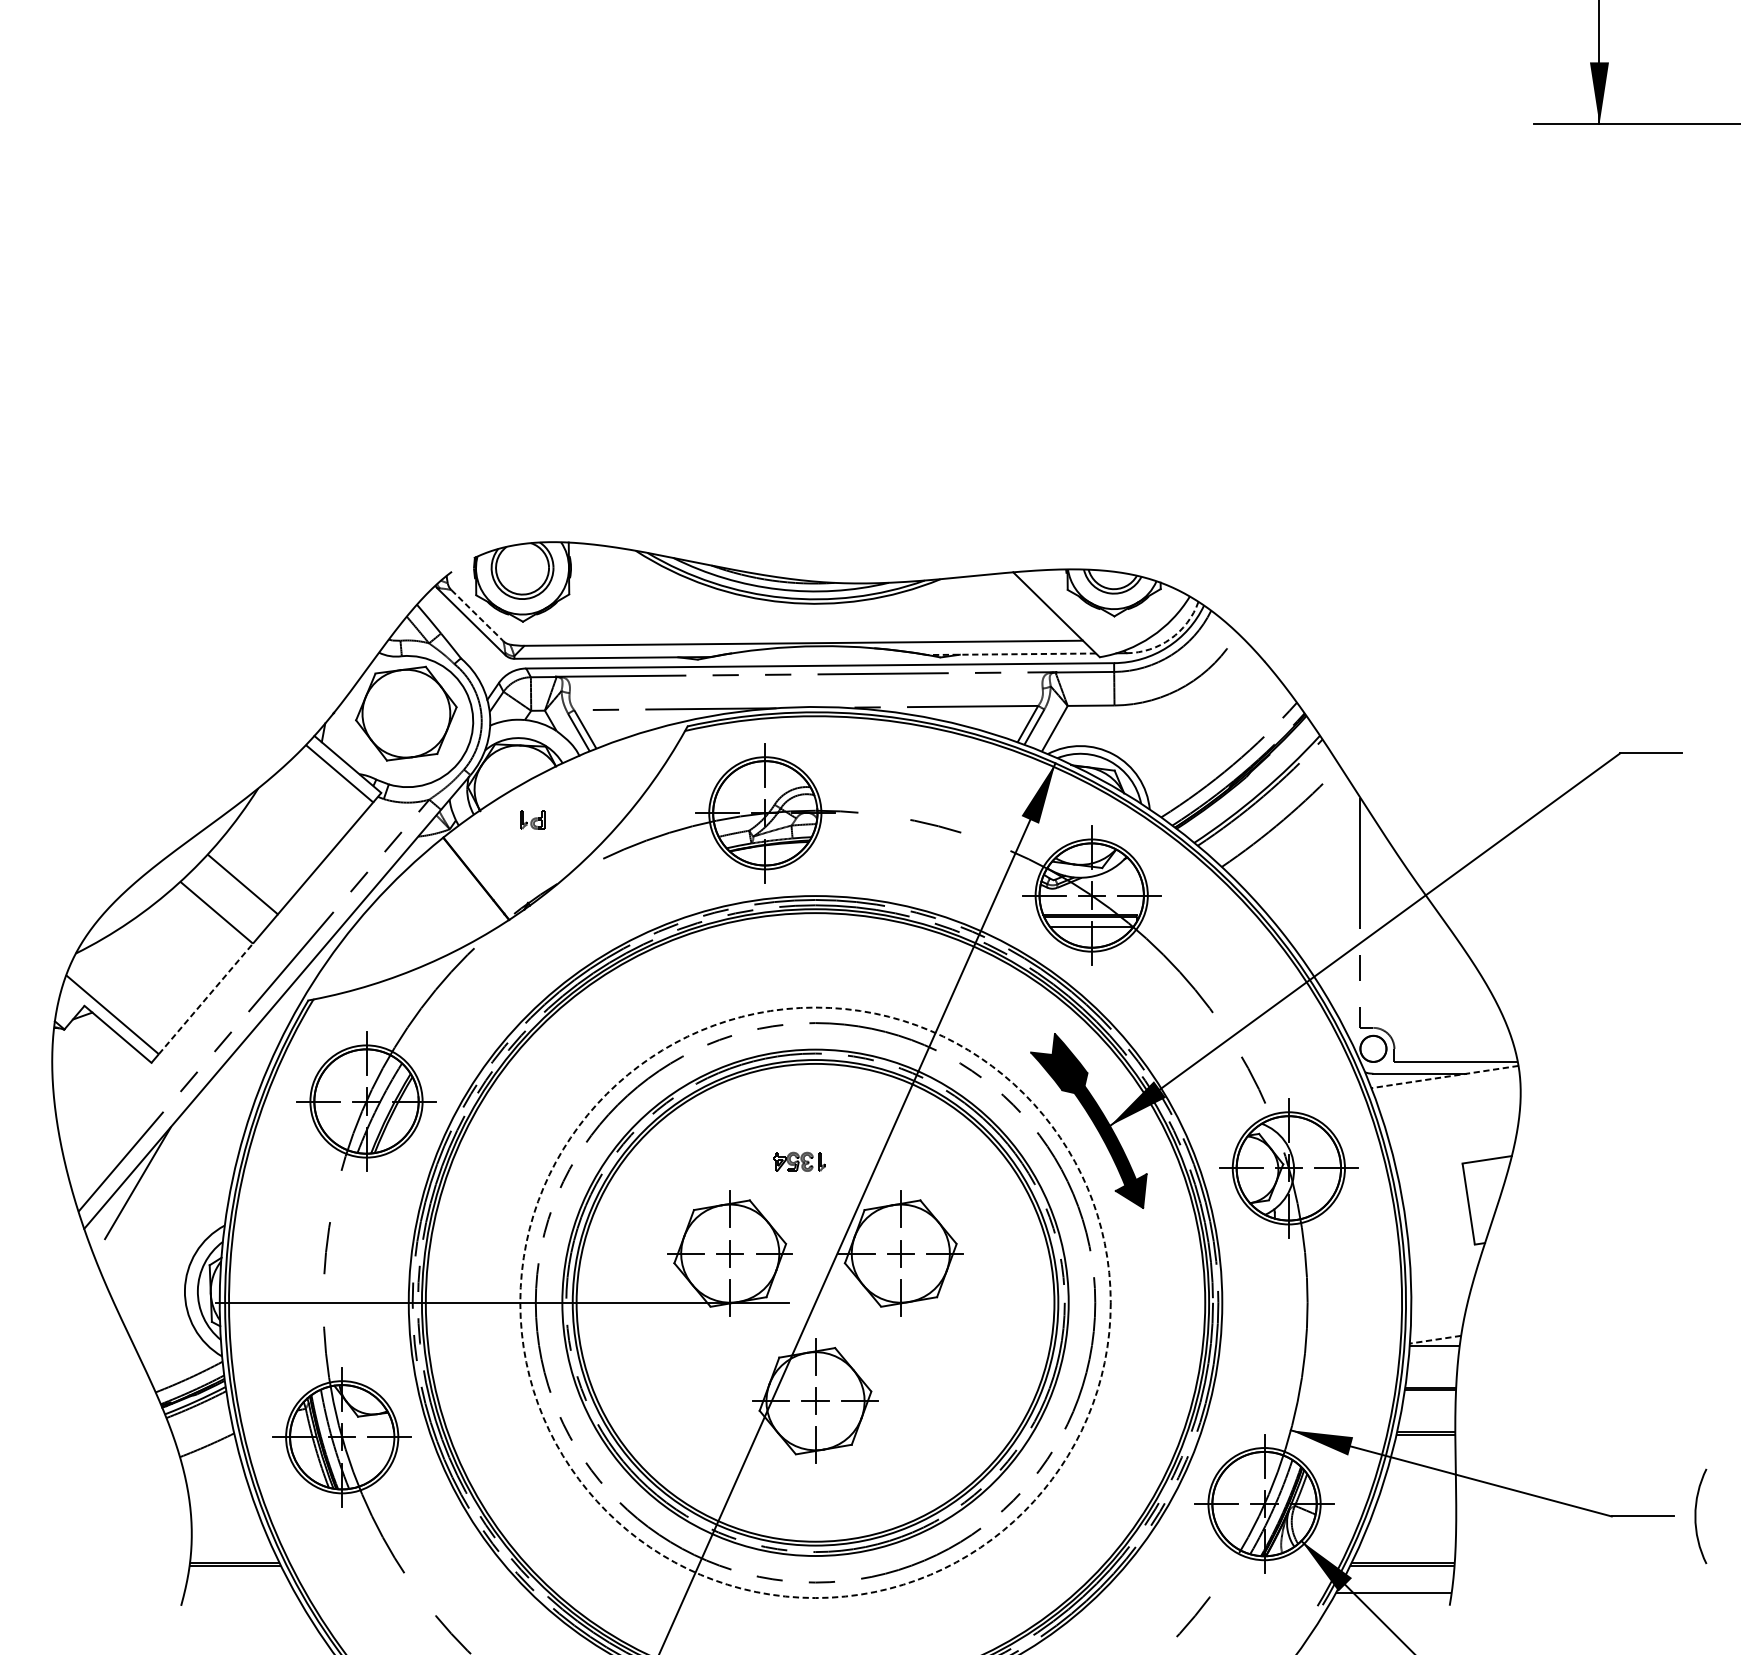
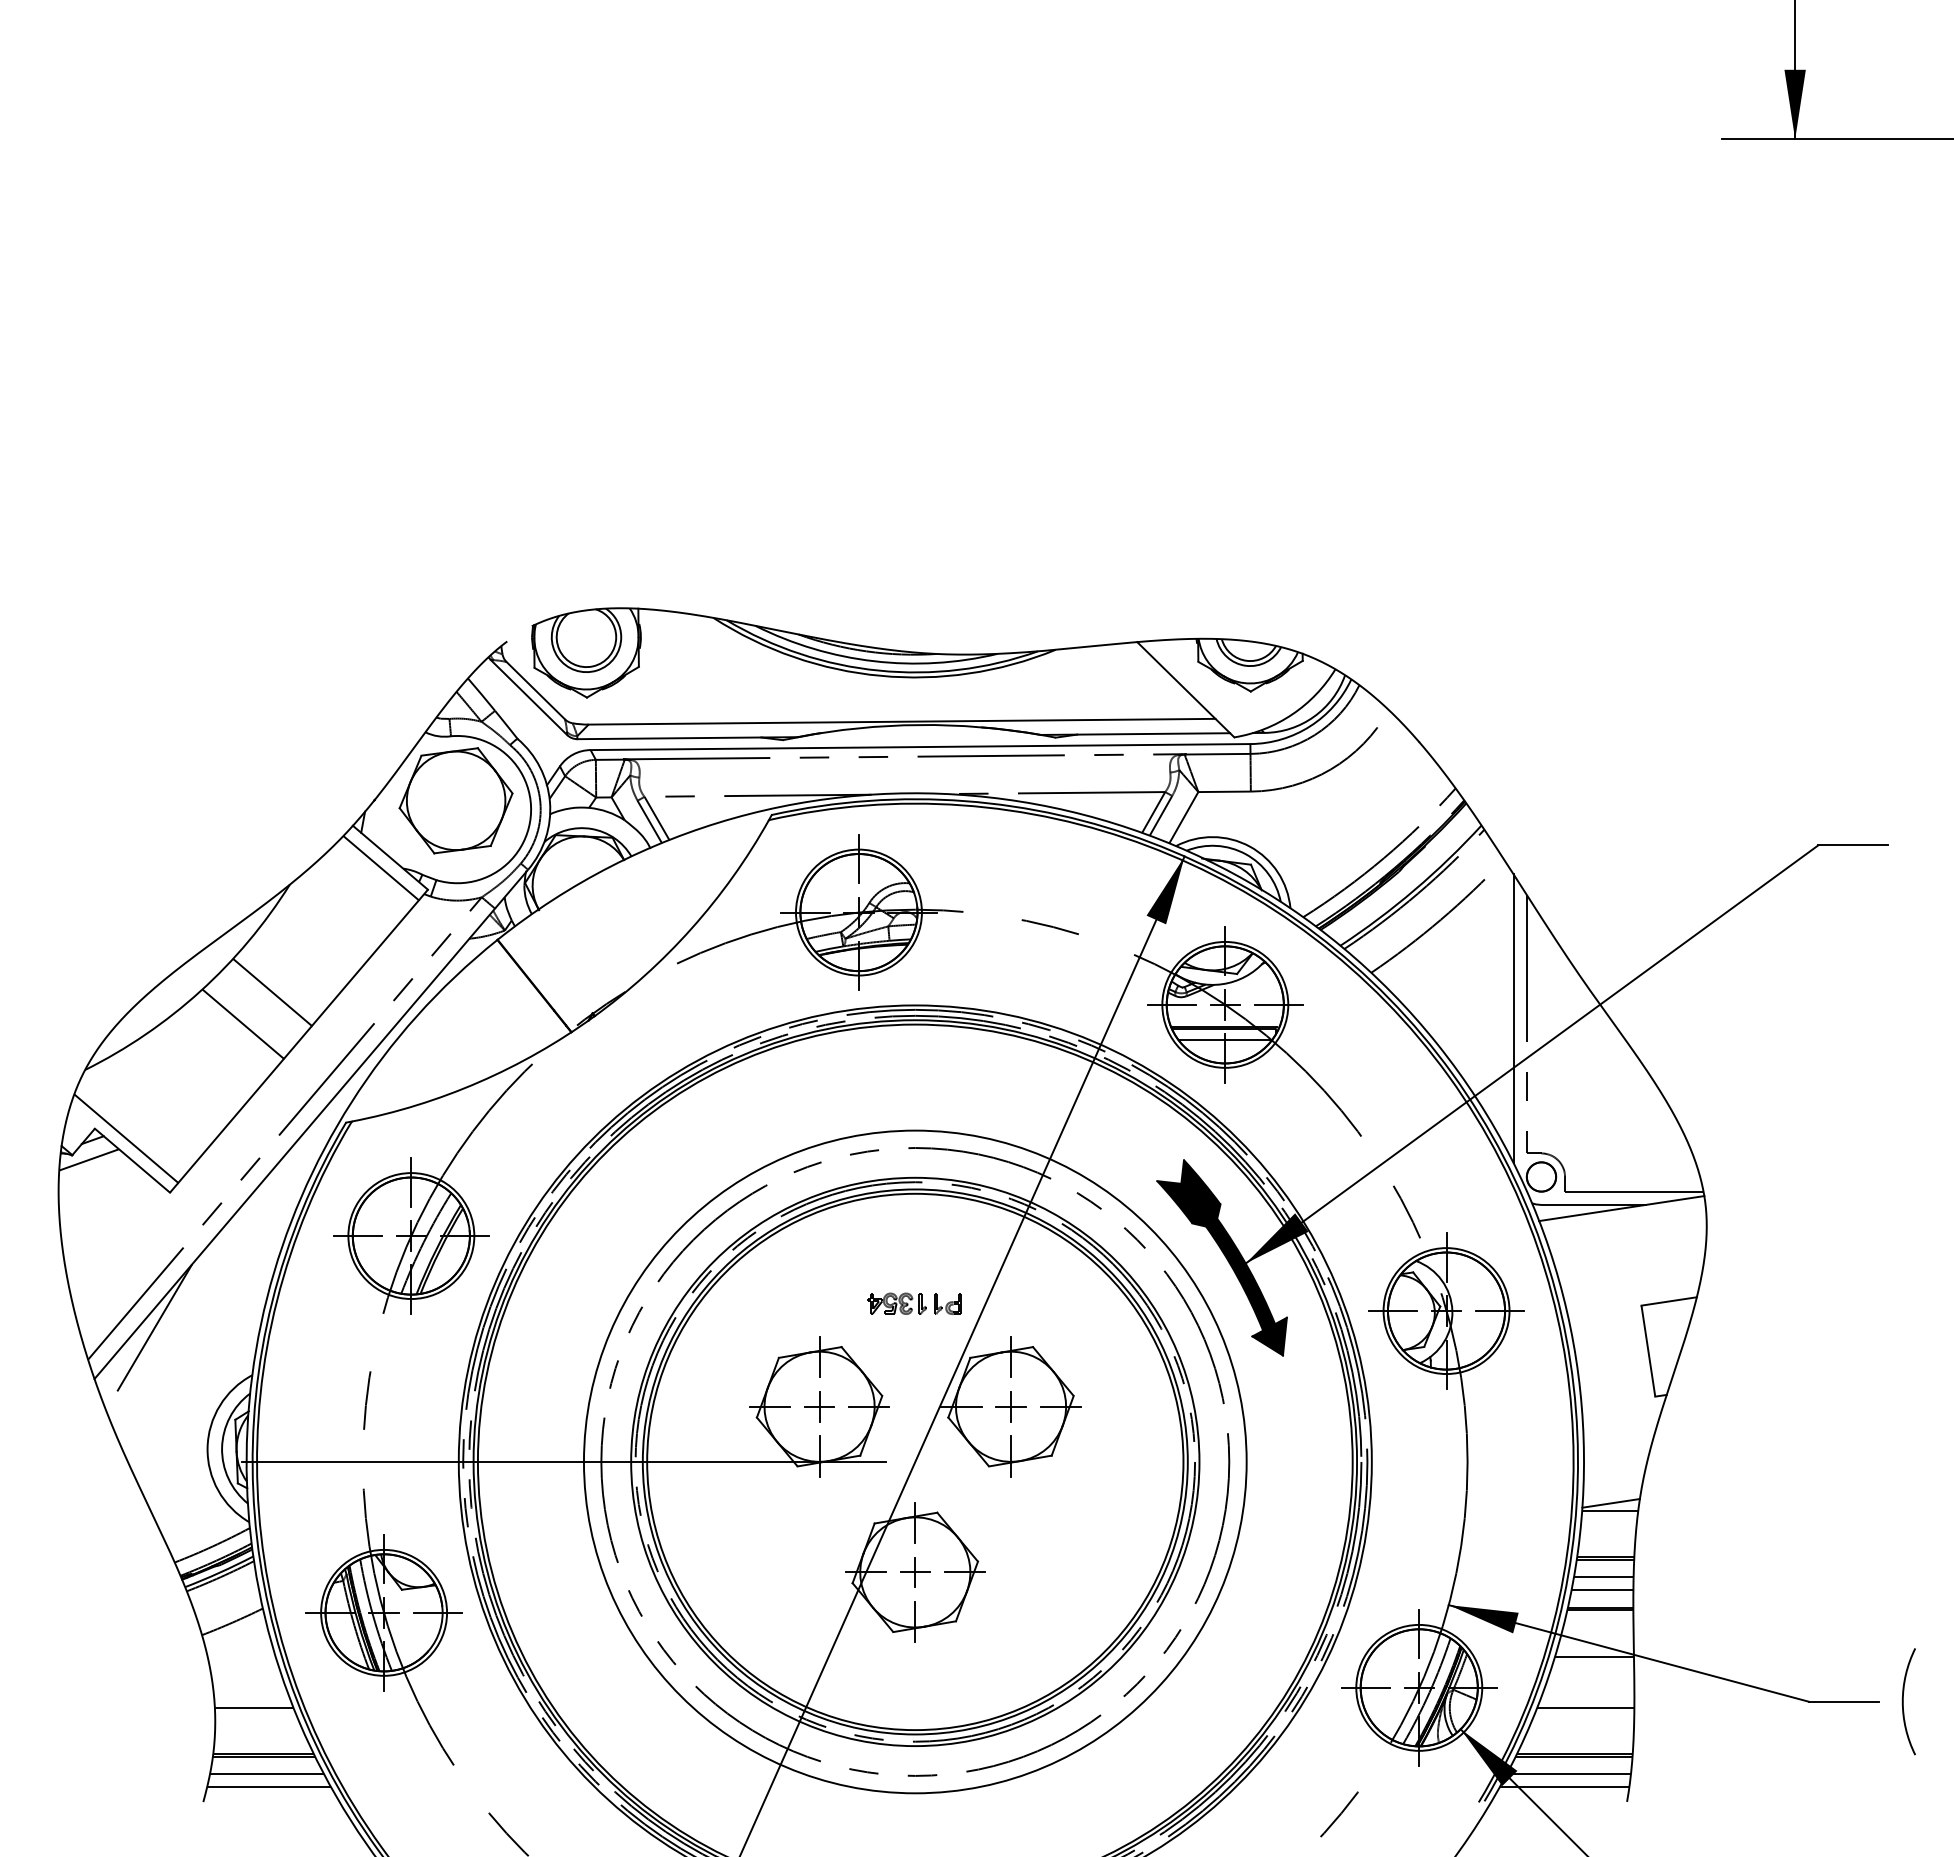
line: (477, 615) -> (535, 690), dashed -> solid
arc: (1170, 638) -> (1313, 716), dashed -> solid
line: (1011, 654) -> (1135, 734), dashed -> solid
part: (532, 819) -> (947, 1303), moved
line: (1348, 907) -> (1513, 1018), added
line: (206, 998) -> (231, 1120), dashed -> solid
line: (79, 1033) -> (89, 1159), added
line: (1444, 1076) -> (1621, 1208), dashed -> solid
circle: (814, 1302) -> (914, 1461), dashed -> solid
line: (1434, 1339) -> (1610, 1503), dashed -> solid
line: (1428, 1405) -> (1603, 1577), added
line: (1427, 1417) -> (1602, 1590), added
line: (1419, 1476) -> (1593, 1656), added
line: (225, 1521) -> (253, 1707), added
line: (1412, 1521) -> (1585, 1707), added
line: (237, 1581) -> (266, 1774), added
line: (1397, 1581) -> (1568, 1774), added
line: (240, 1592) -> (269, 1787), added

